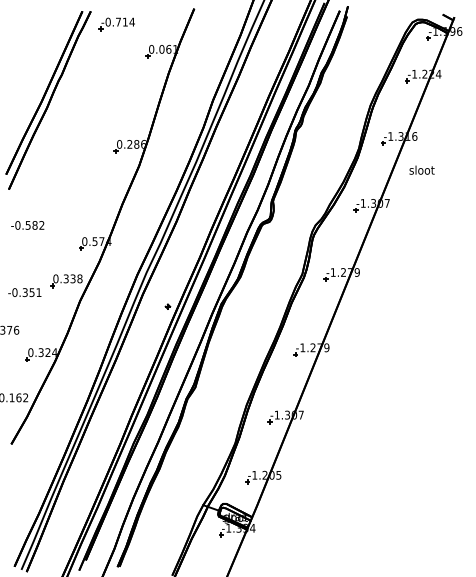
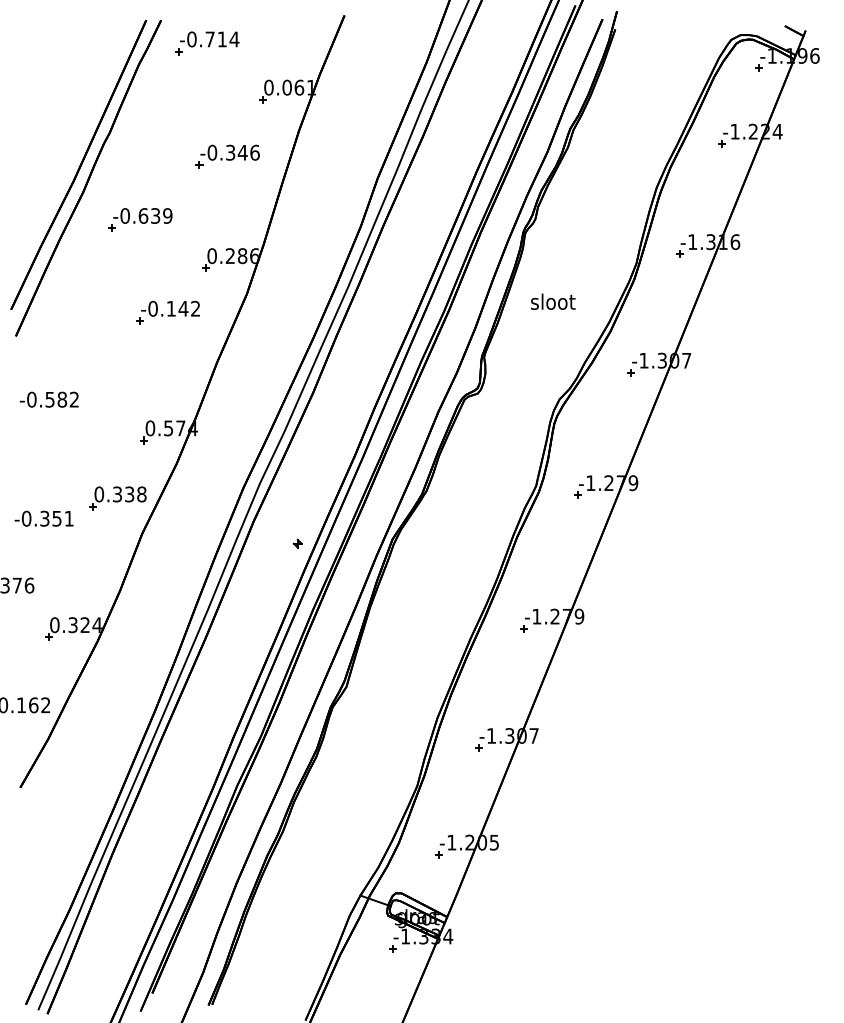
part: (128, 88) -> (227, 157), added
part: (79, 123) -> (141, 219), added
text: (421, 169) -> (552, 300), moved
part: (94, 176) -> (167, 312), added

